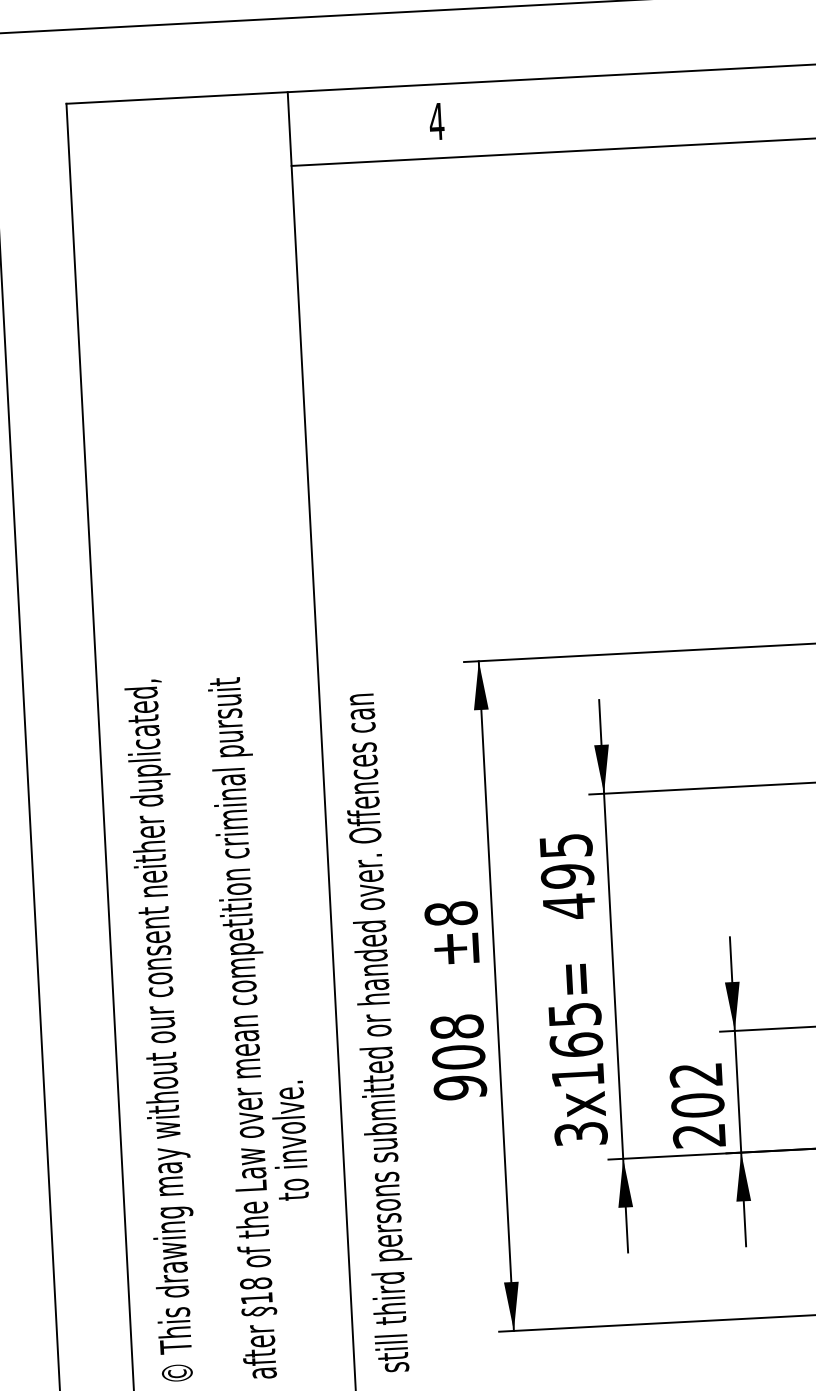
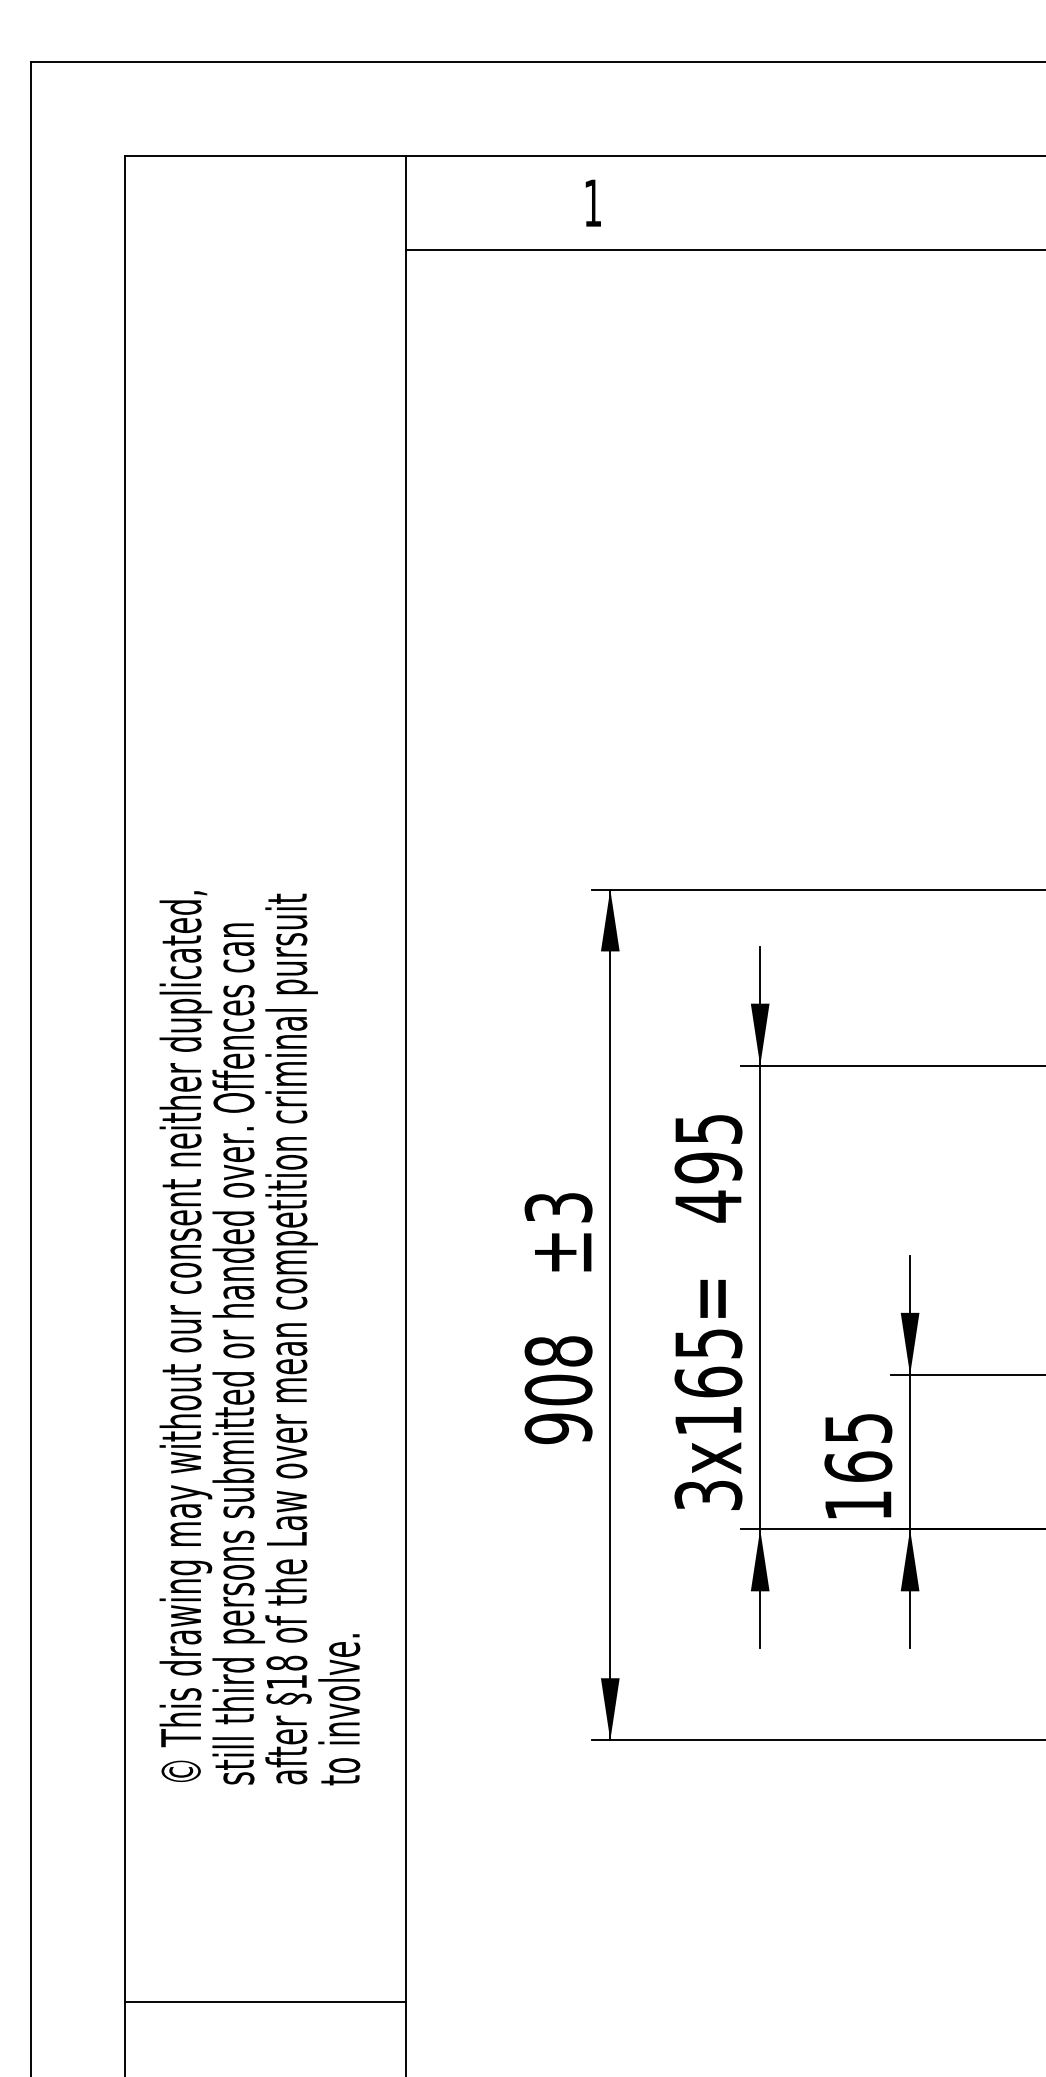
text: (436, 121) -> (592, 202), 4 -> 1
text: (451, 913) -> (558, 1207), ±8 -> ±3
text: (379, 1032) -> (238, 1353), moved
text: (698, 1105) -> (858, 1467), 202 -> 165
text: (290, 1140) -> (339, 1709), moved

